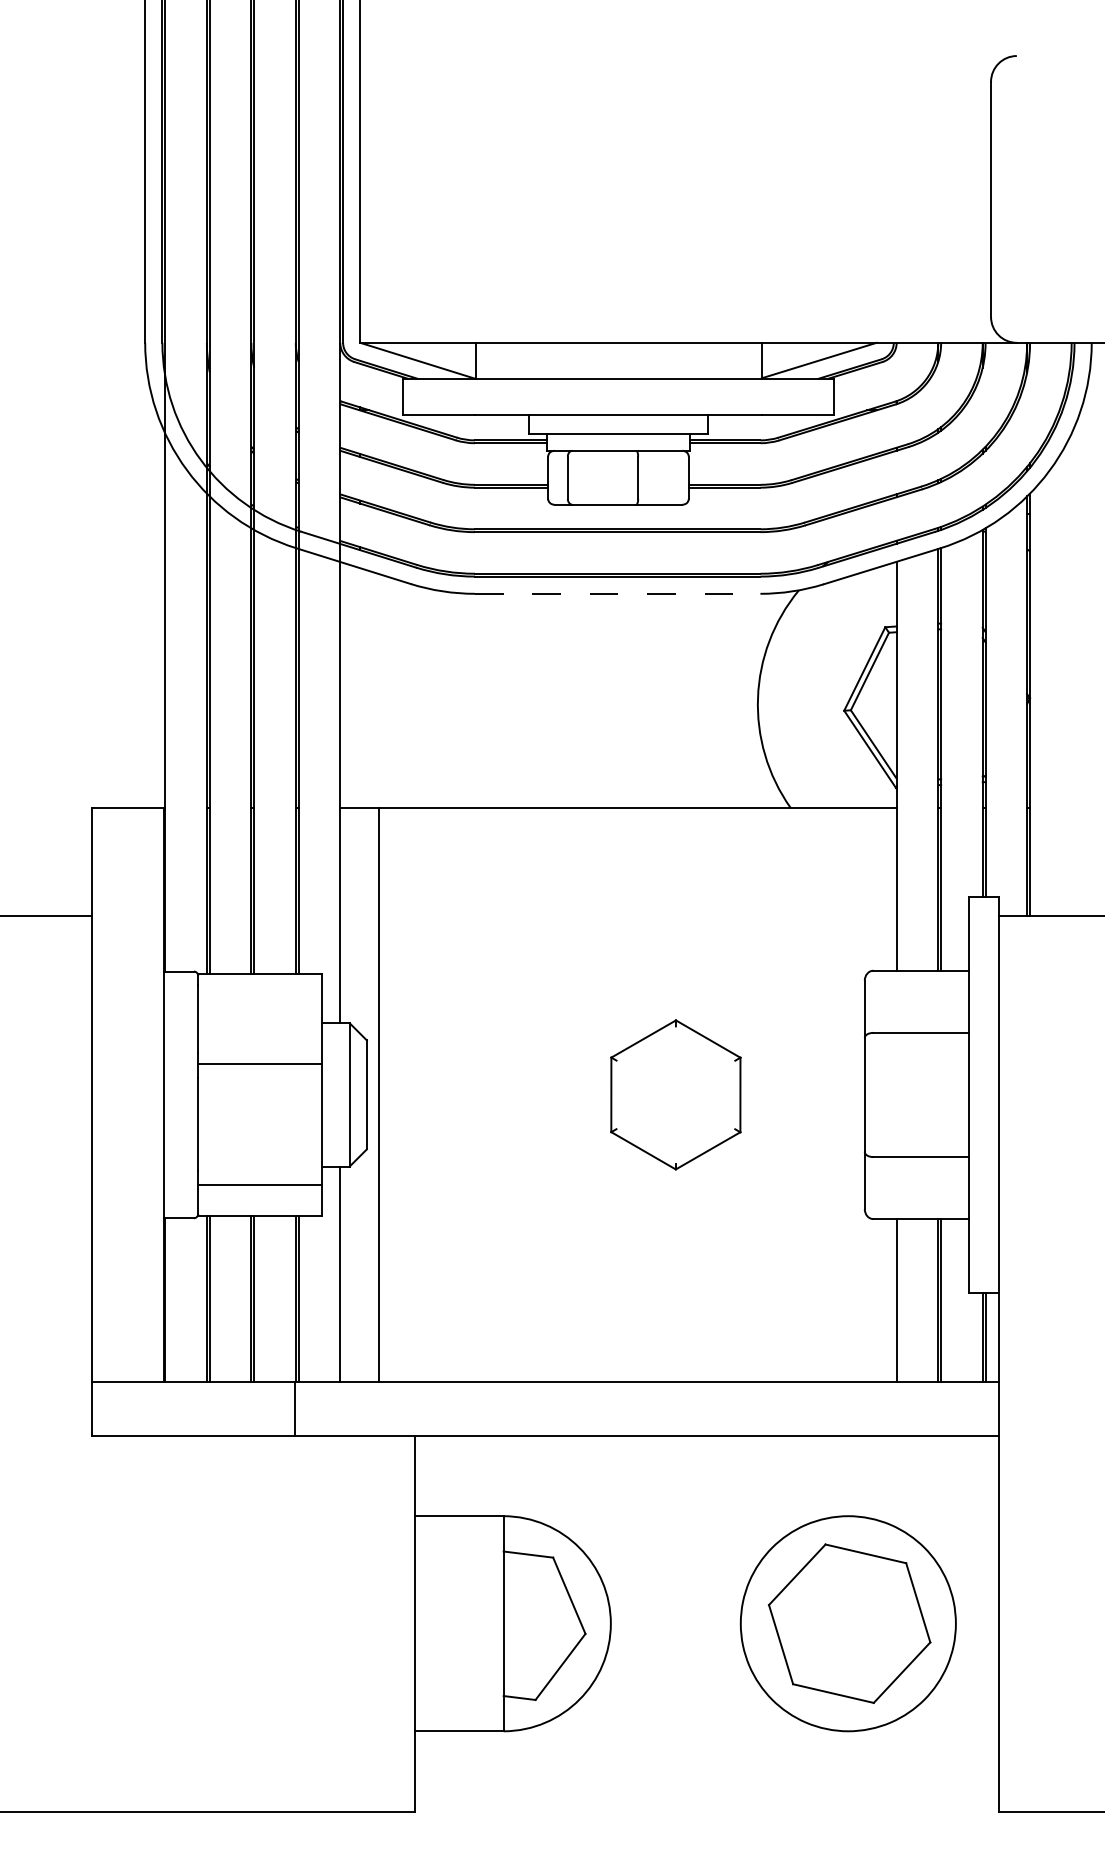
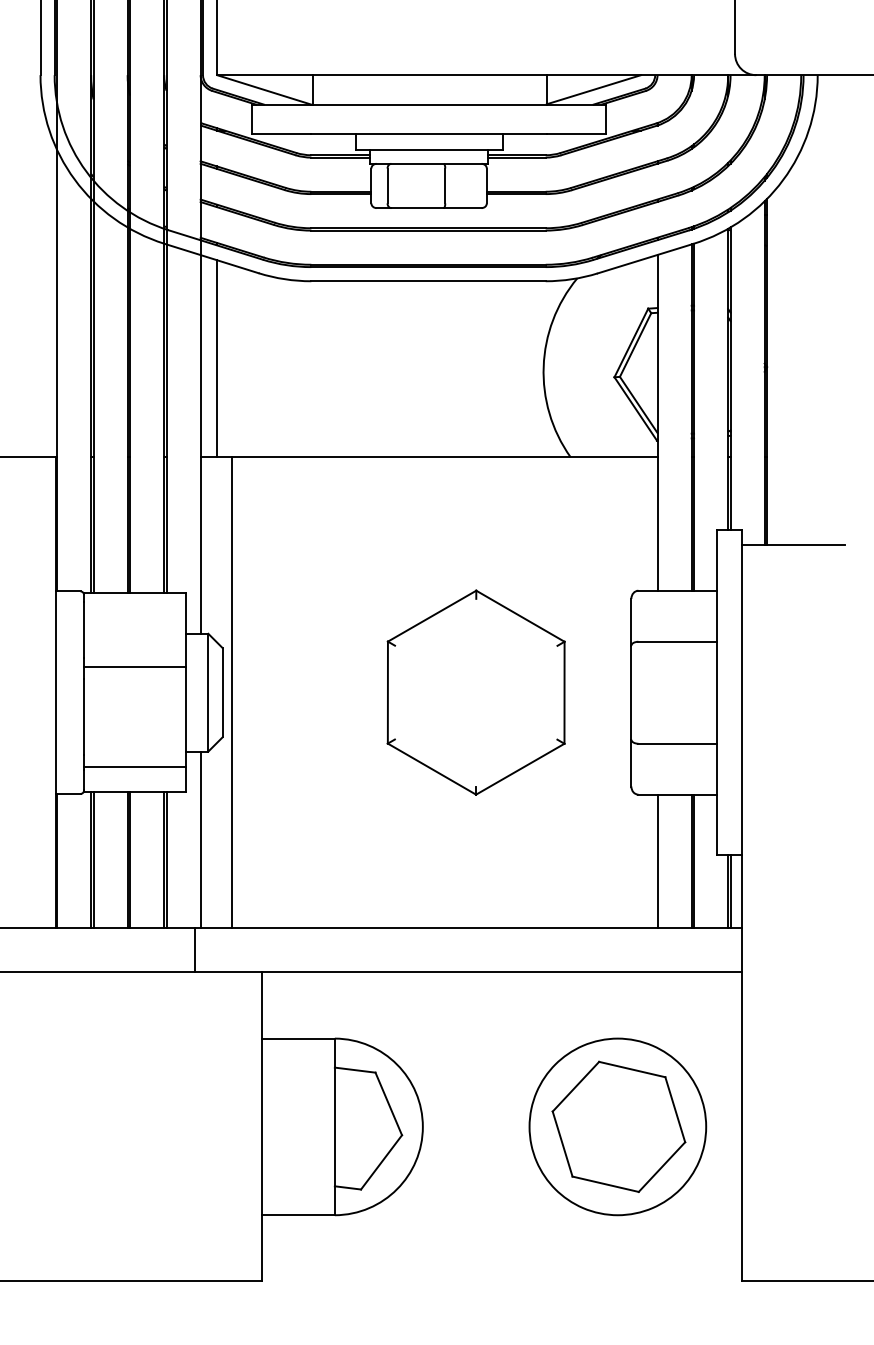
line: (617, 593) -> (428, 280), dashed -> solid
line: (360, 688) -> (217, 358), added
part: (675, 1094) -> (475, 692), size x1.67
line: (294, 1408) -> (195, 950), moved

